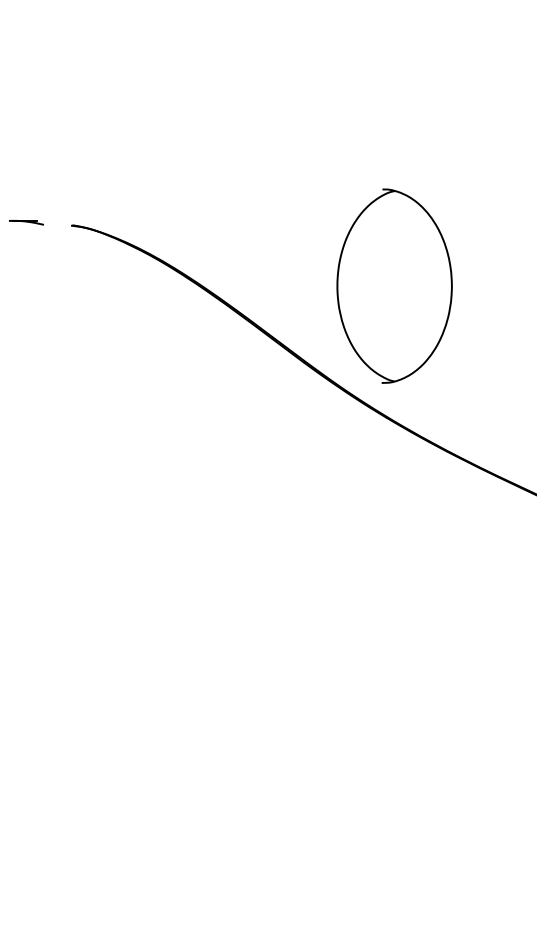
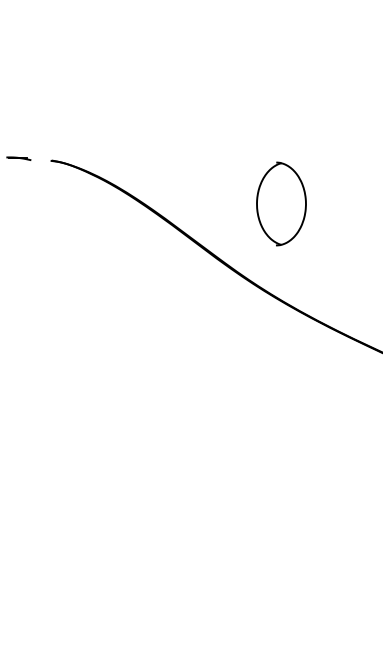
part: (394, 285) -> (281, 203), size x0.6

